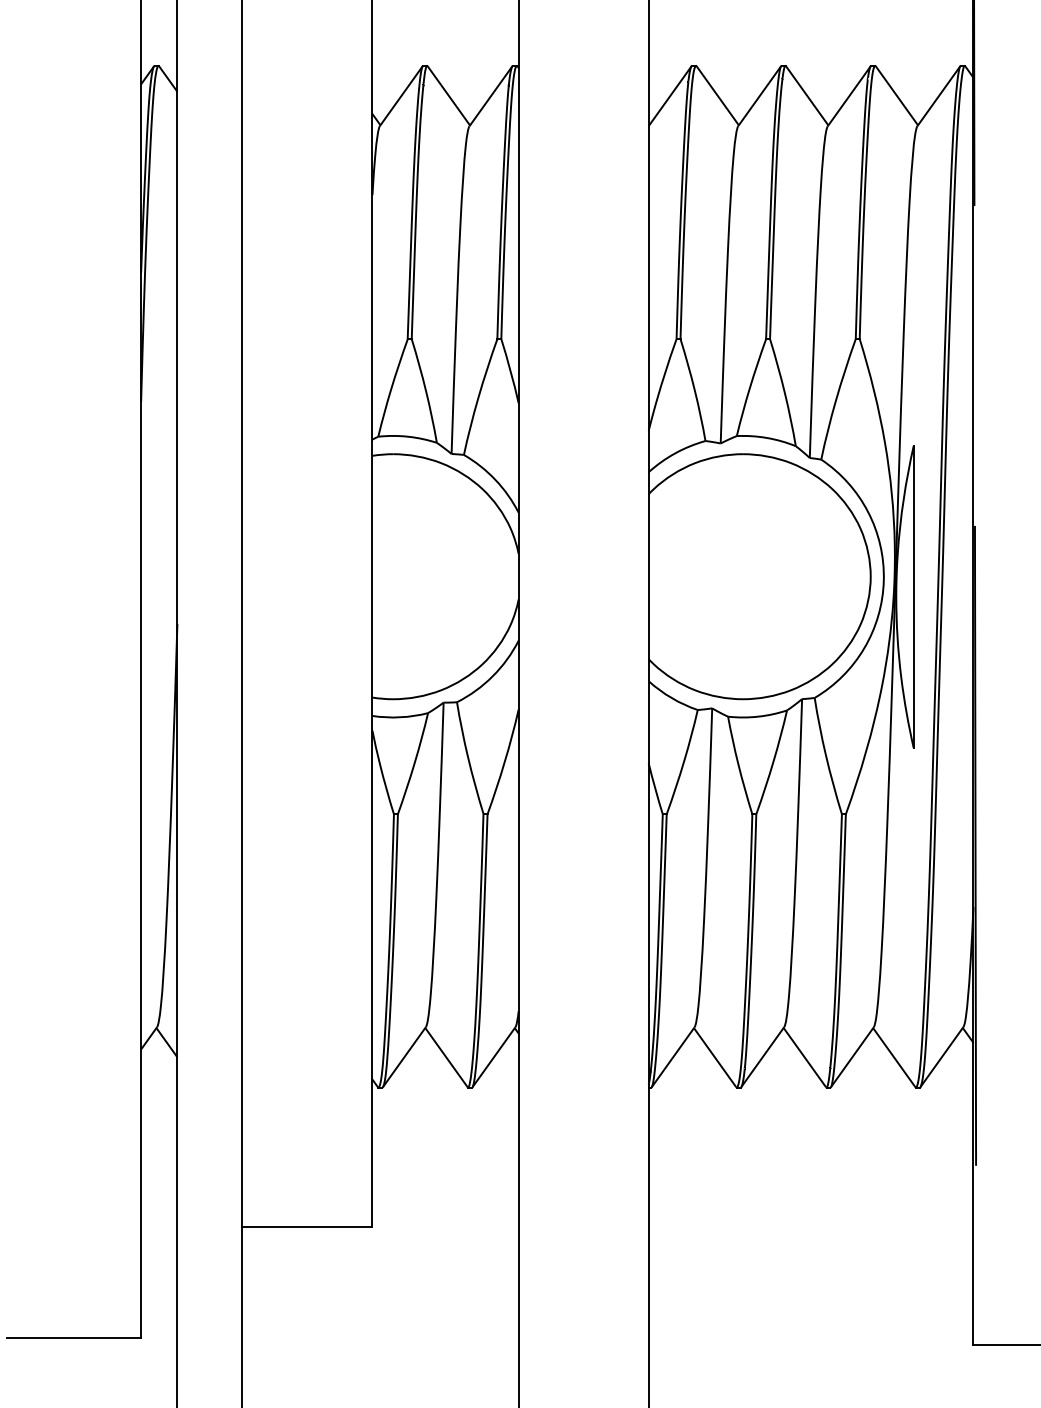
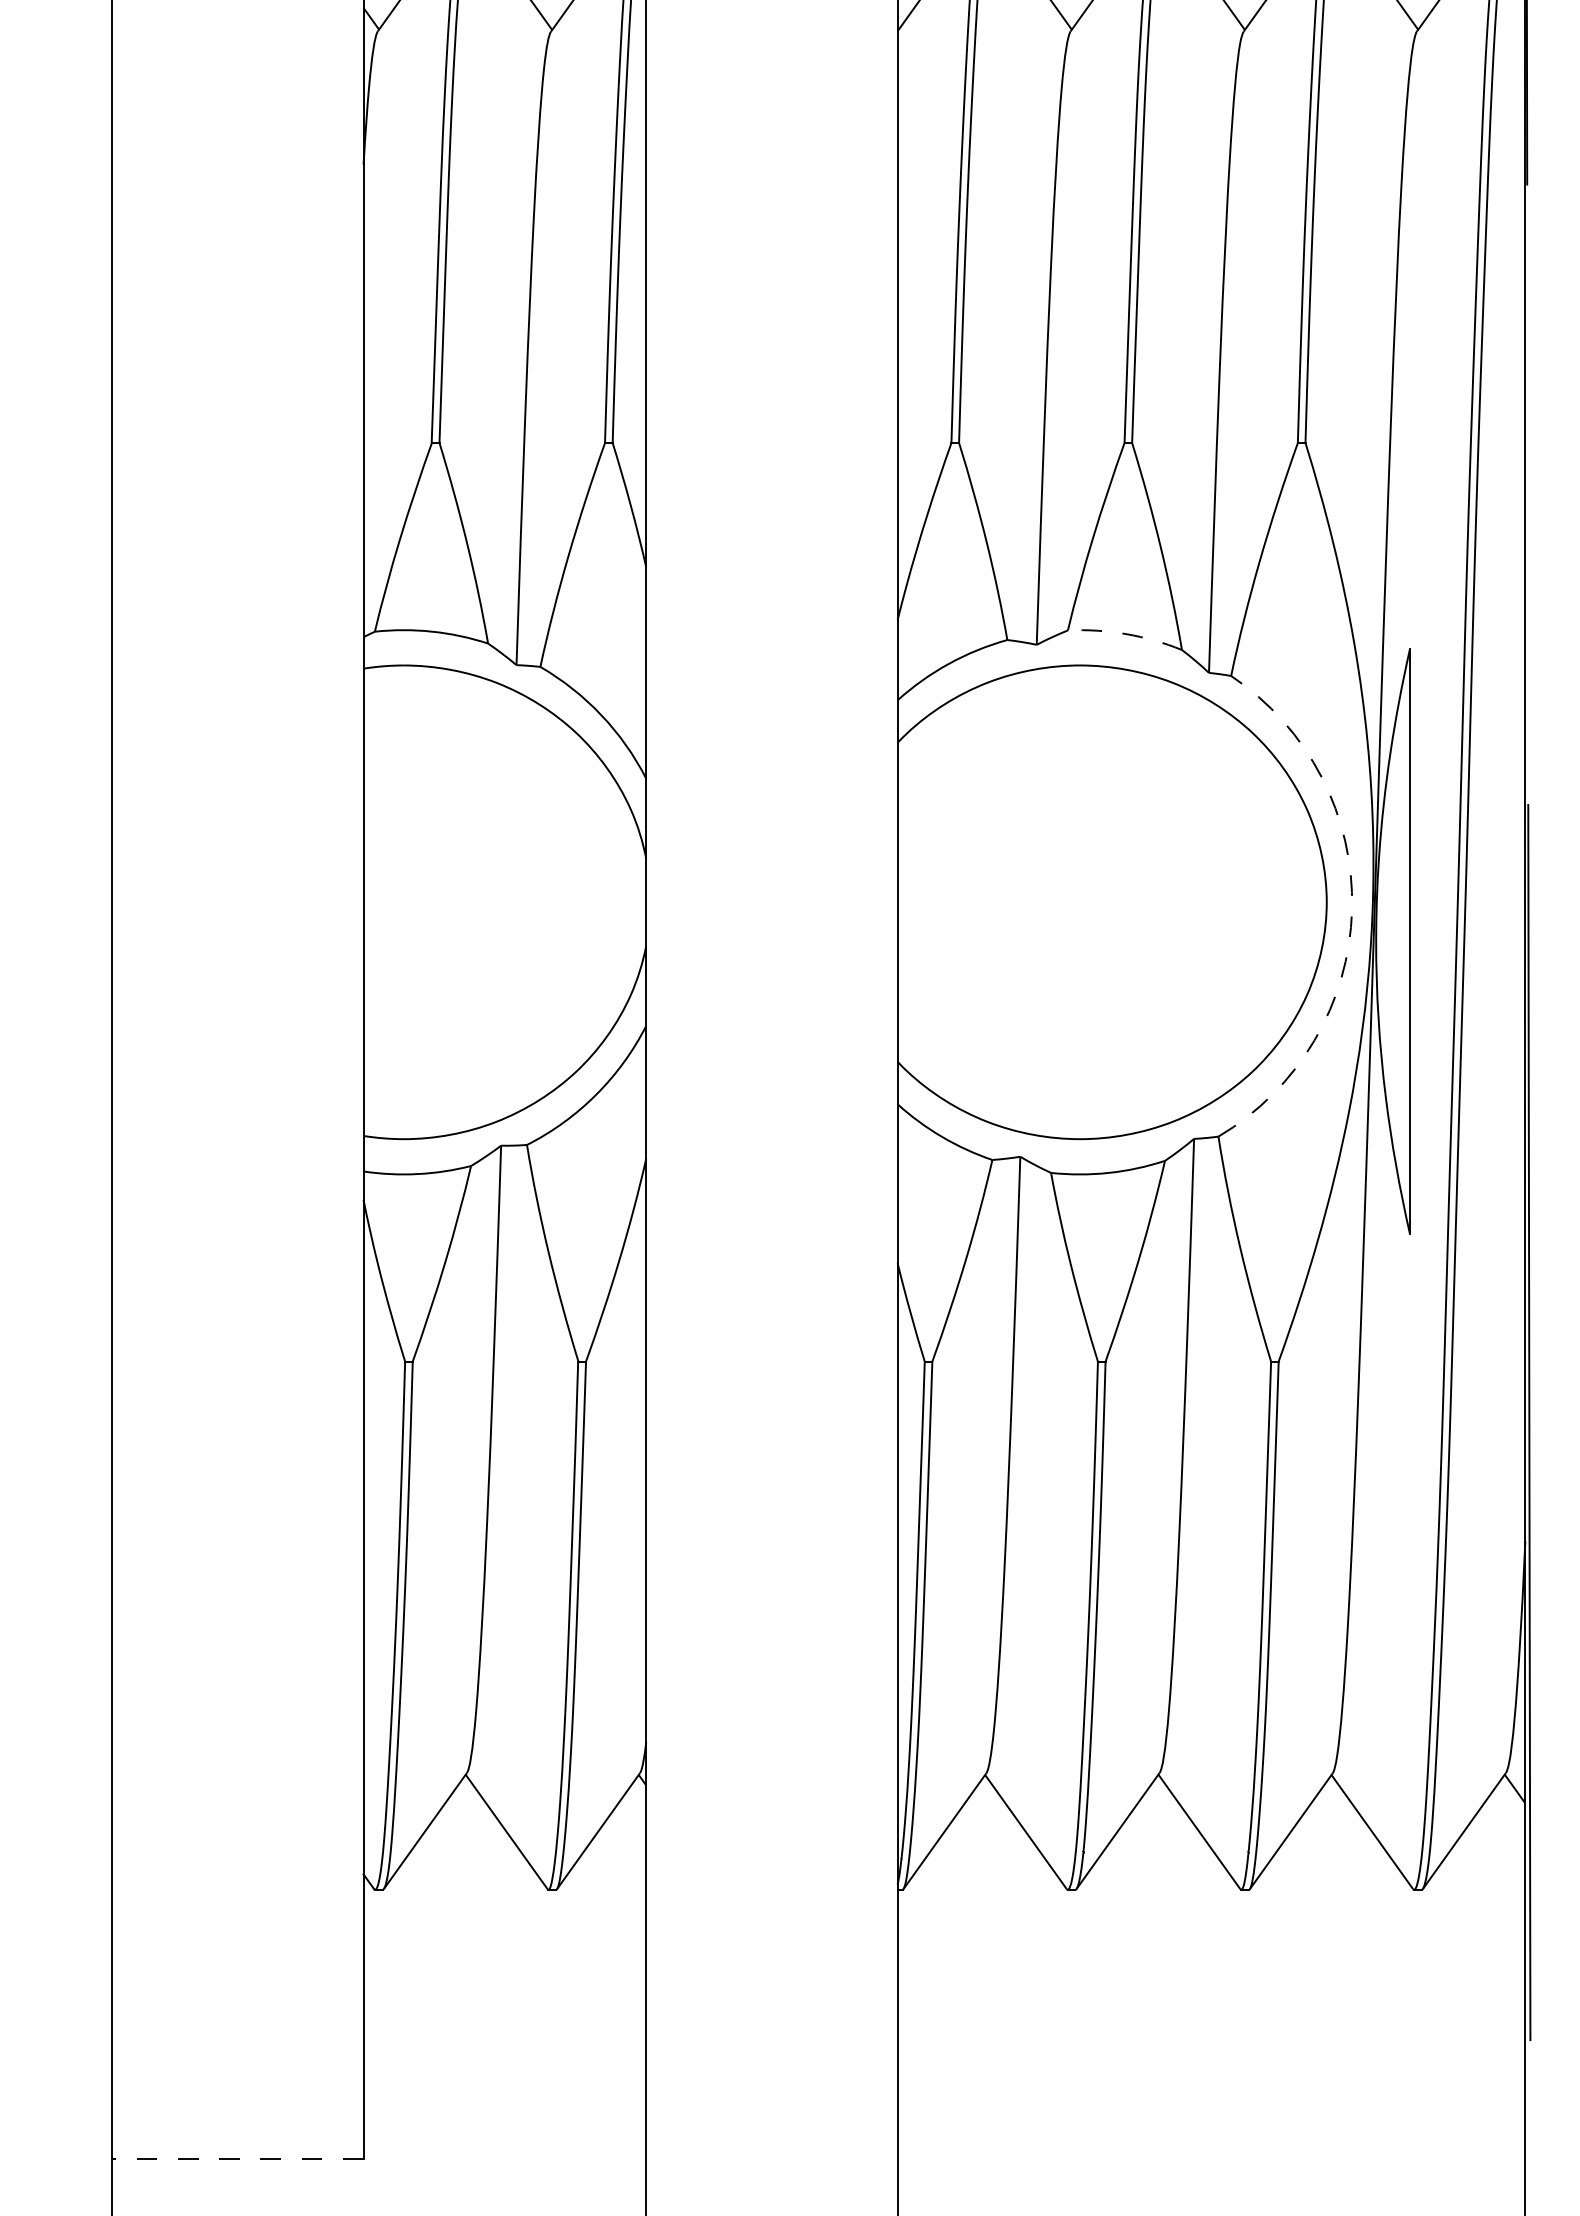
arc: (766, 437) -> (1125, 633), solid -> dashed
arc: (883, 580) -> (1351, 909), solid -> dashed
line: (306, 1226) -> (236, 2158), solid -> dashed

